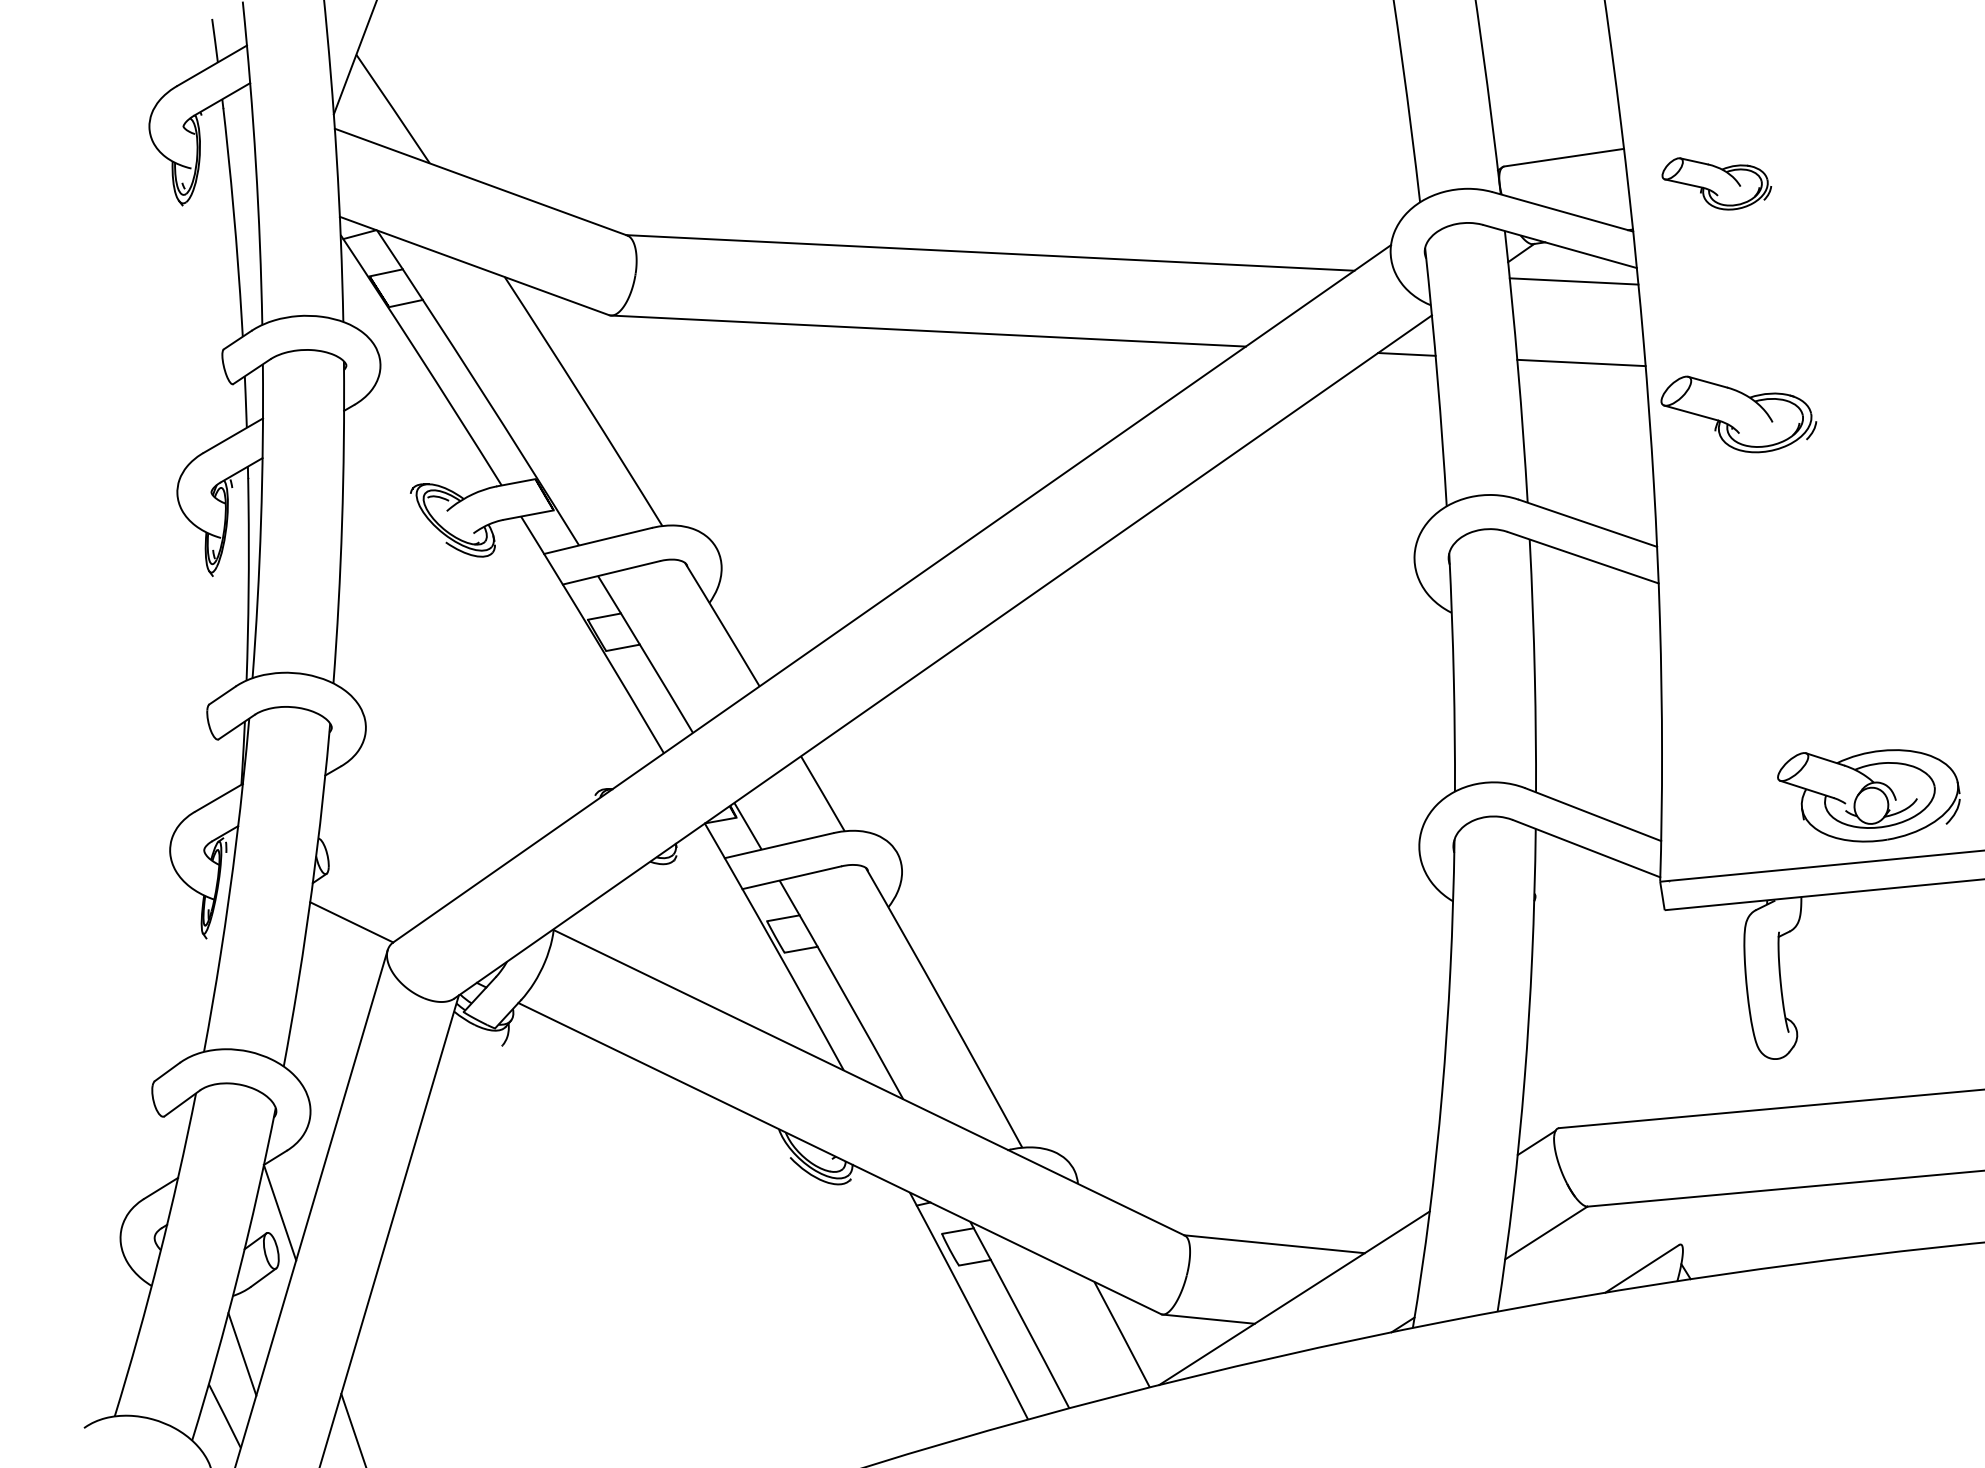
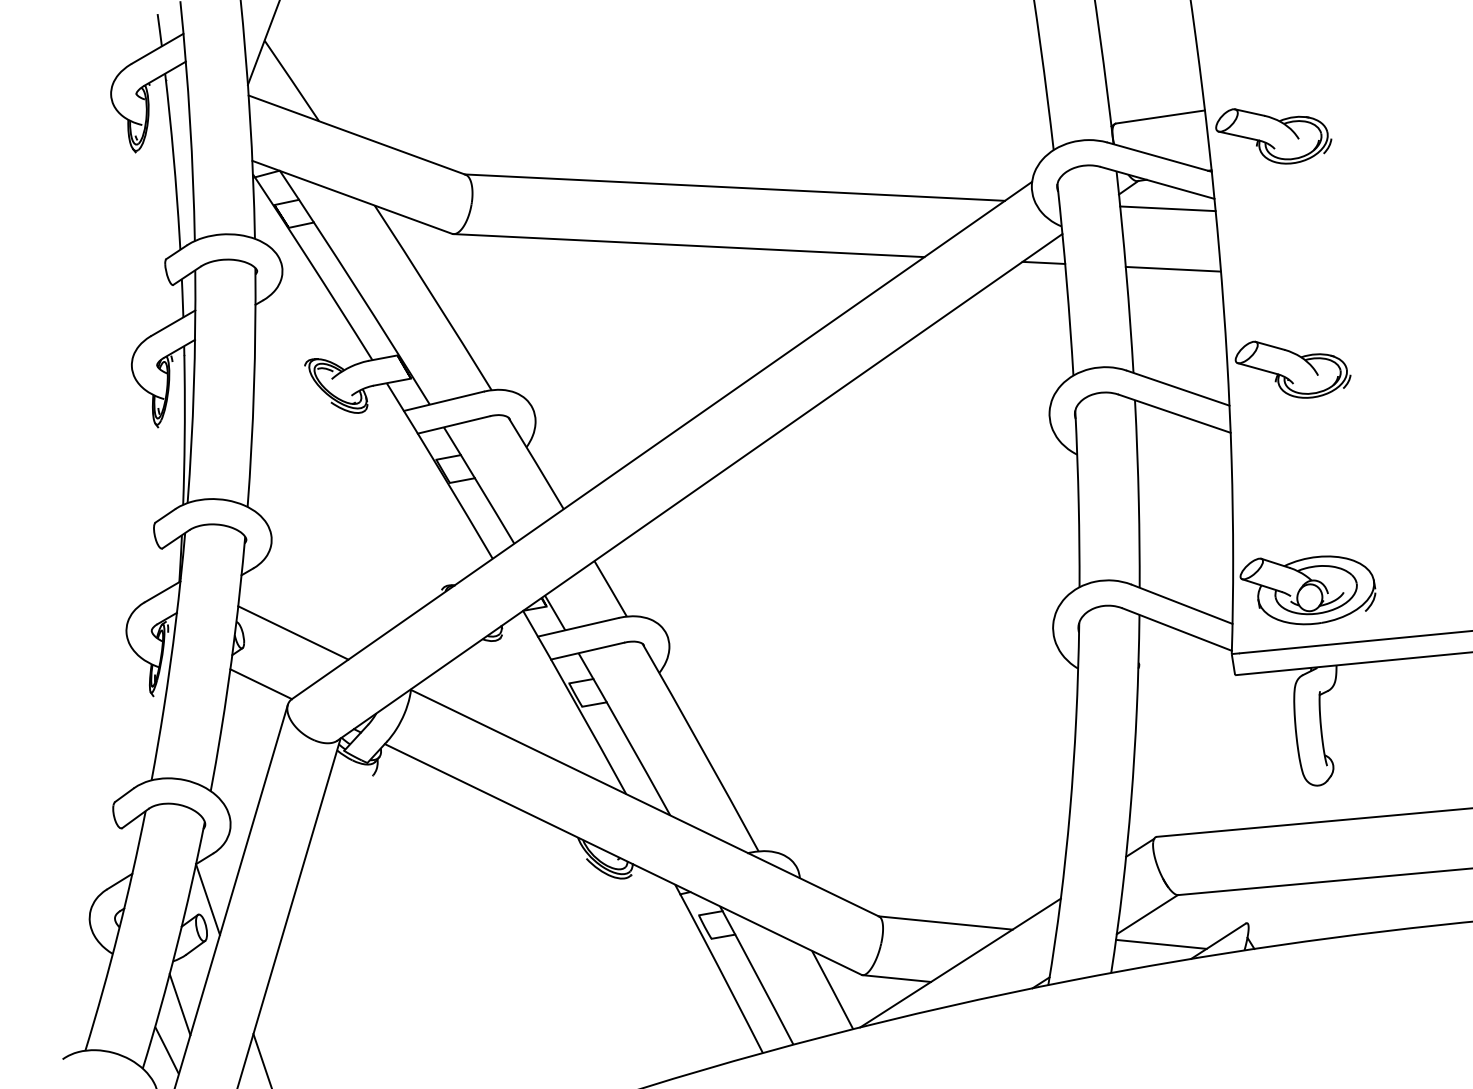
part: (1716, 183) -> (1273, 136), size x1.43
part: (1738, 414) -> (1292, 369), moved
part: (1868, 795) -> (1307, 590), moved
line: (394, 853) -> (292, 633), added
line: (1565, 1273) -> (1161, 944), added

